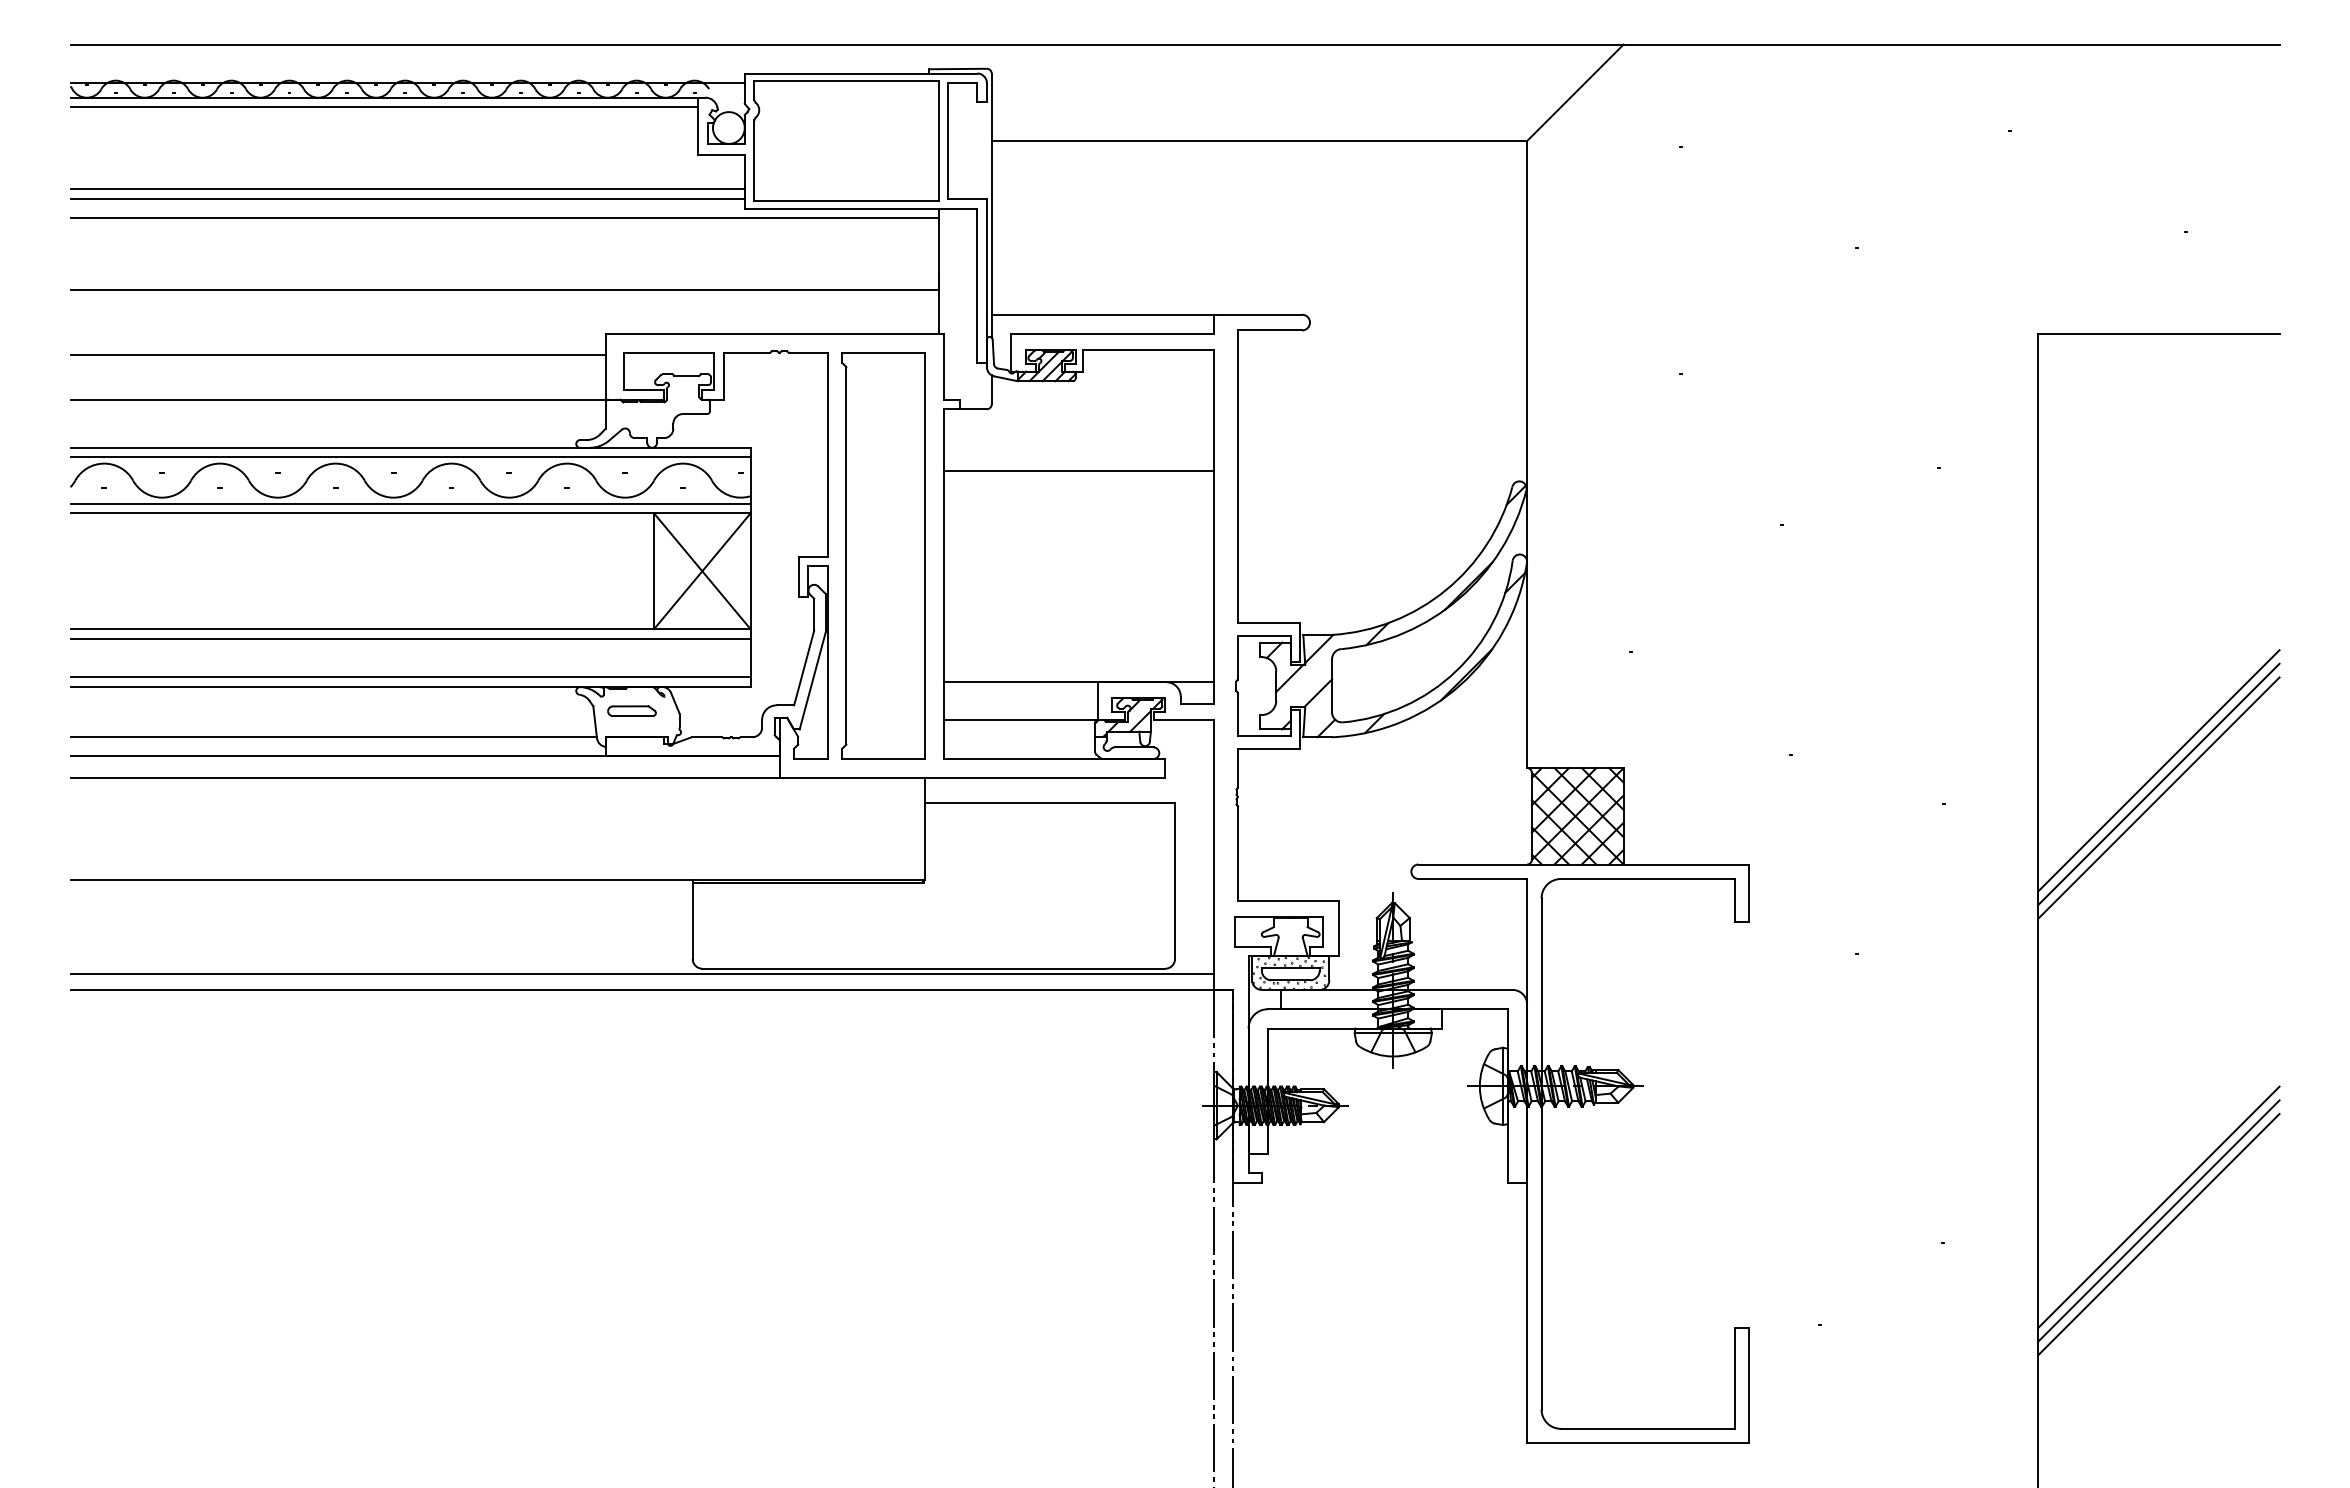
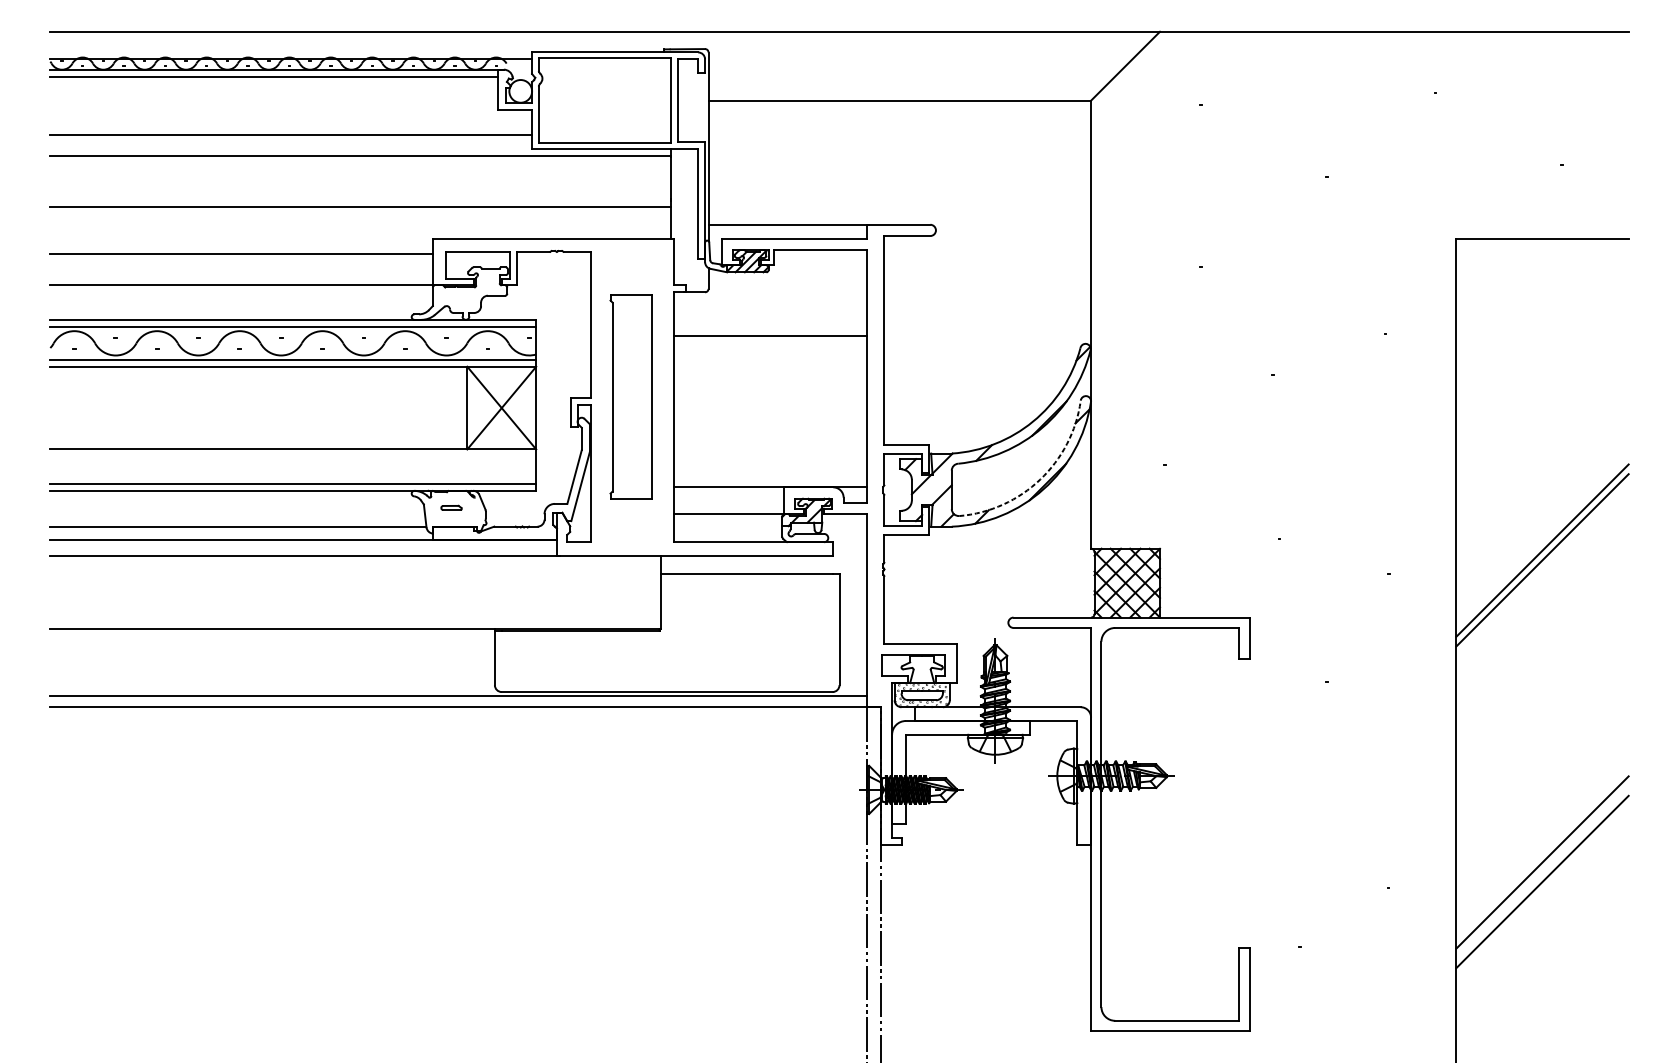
line: (407, 198) -> (291, 141), removed
part: (883, 555) -> (631, 396), size x0.7
line: (410, 638) -> (293, 456), removed
arc: (1455, 671) -> (1039, 479), solid -> dashed
part: (631, 710) -> (451, 507), size x0.6
line: (2158, 797) -> (1542, 569), removed
line: (2158, 1220) -> (1542, 871), removed

